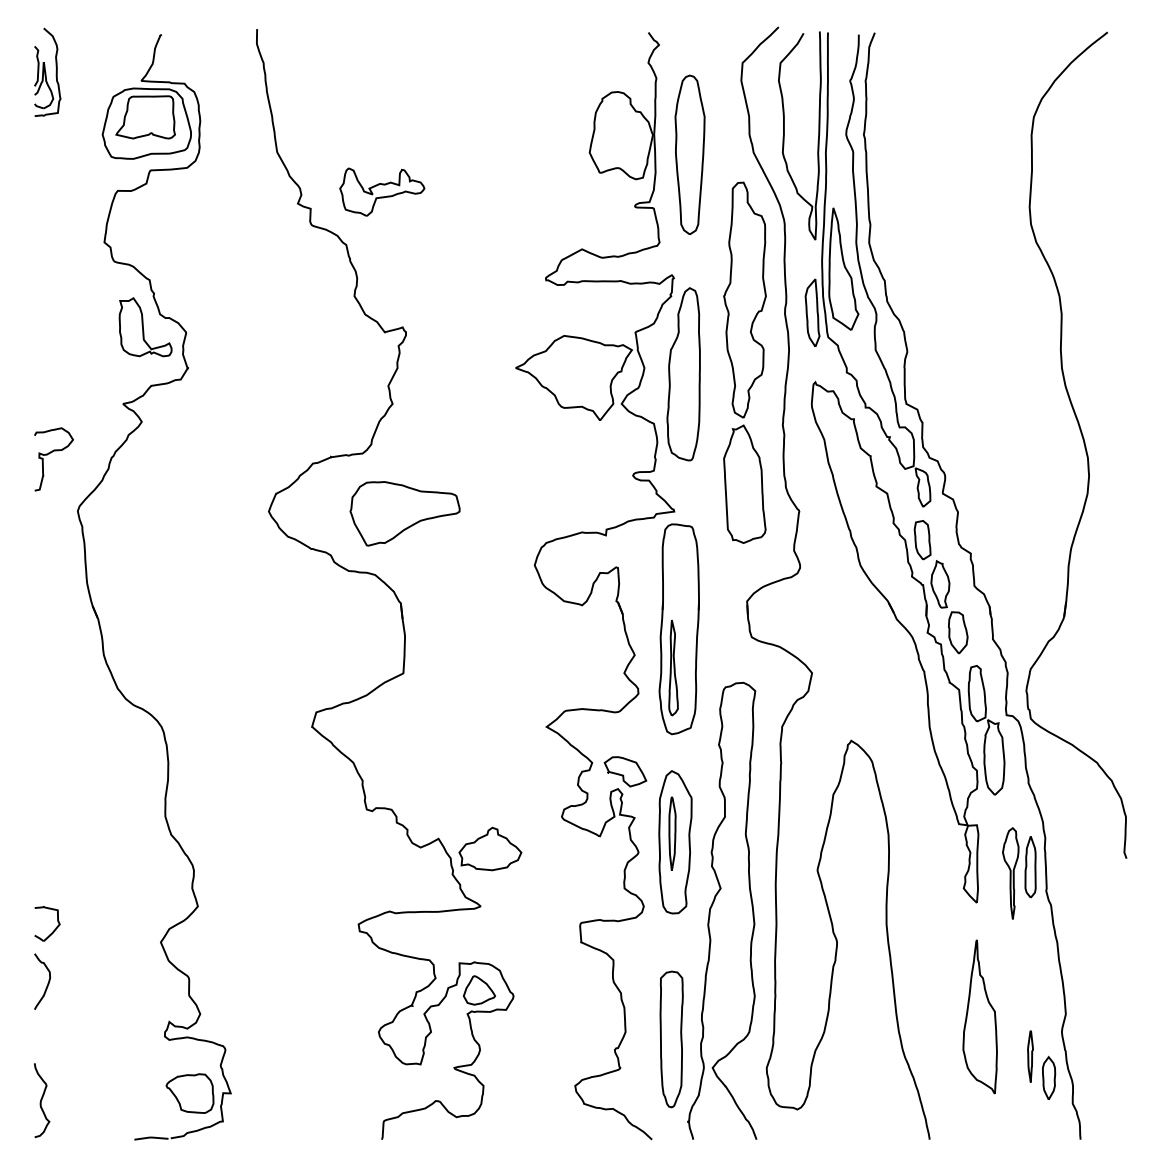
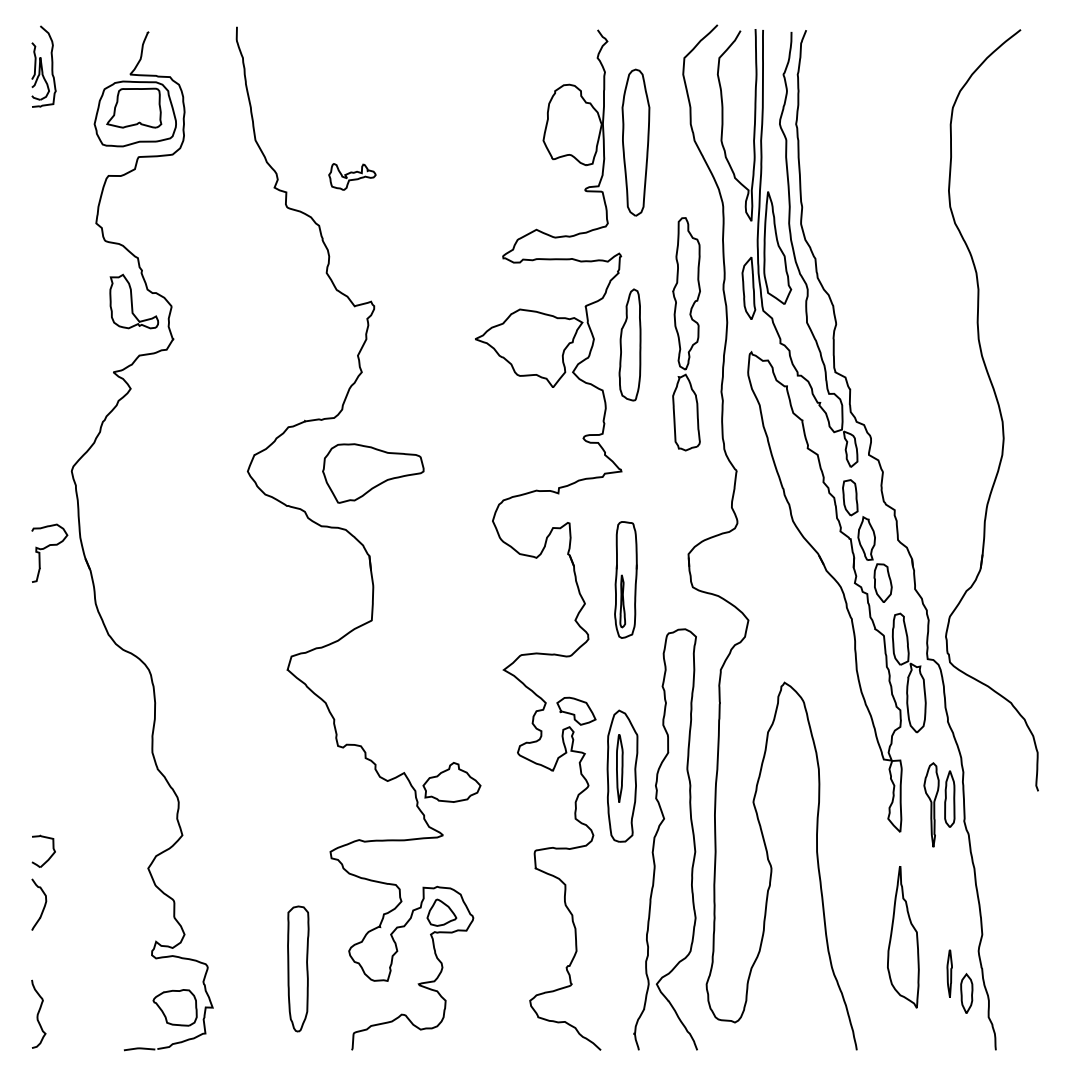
part: (382, 191) -> (352, 176), size x0.6
part: (744, 362) -> (686, 334), size x0.7
part: (683, 374) -> (629, 345), size x0.7
curve: (51, 453) -> (47, 547), moved
part: (678, 629) -> (625, 580), size x0.6
part: (671, 1039) -> (298, 969), moved

